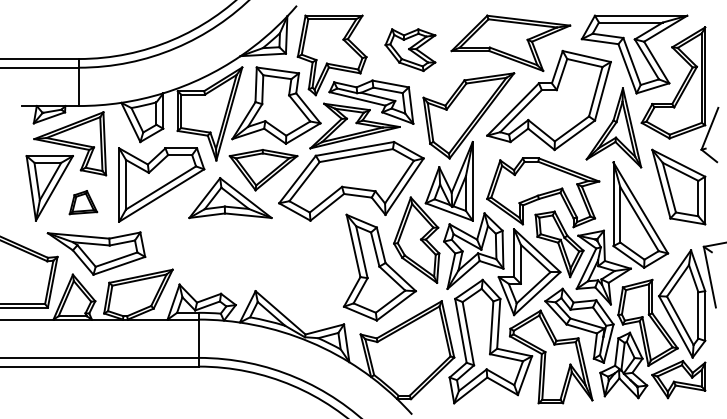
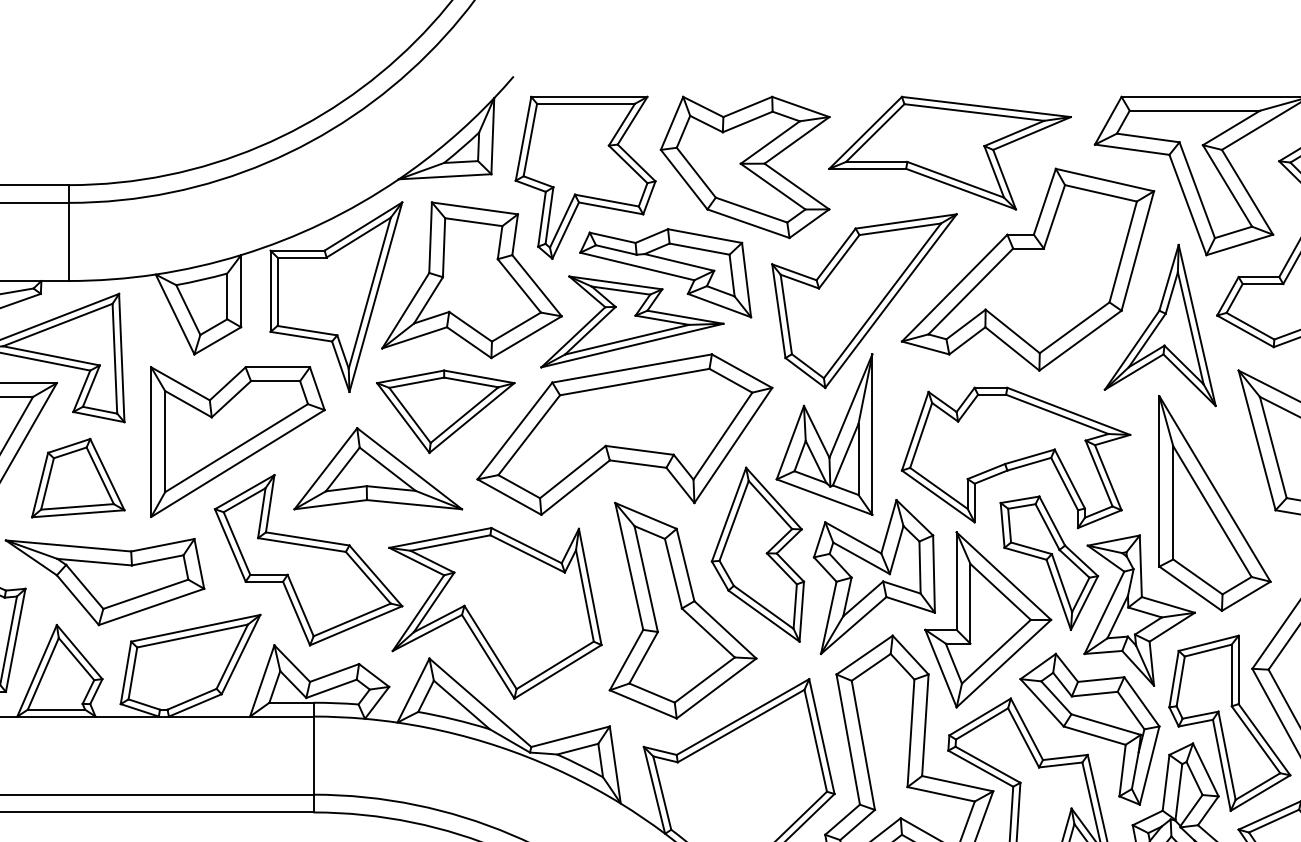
part: (410, 49) -> (745, 165), size x1.67
part: (83, 202) -> (78, 477), size x1.67
part: (239, 260) -> (396, 596), added

